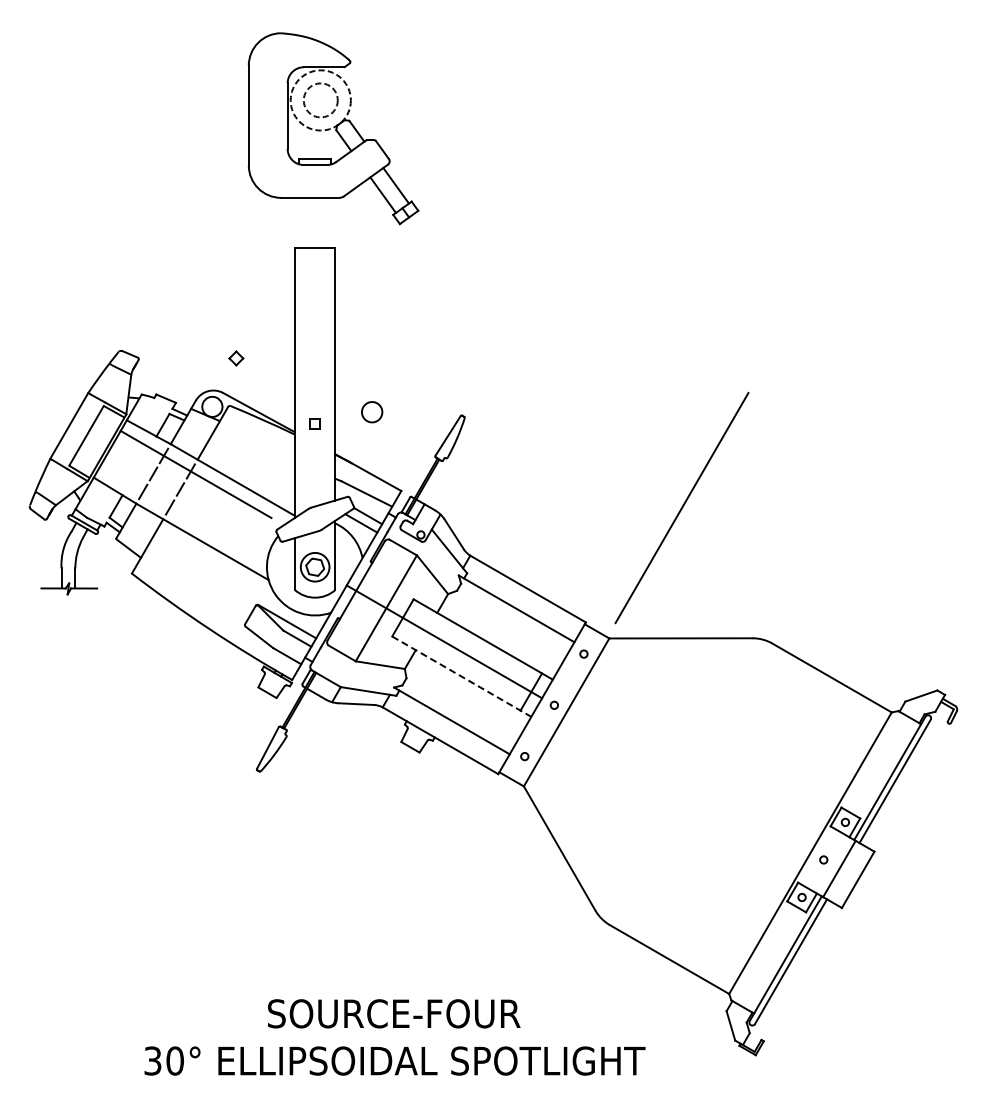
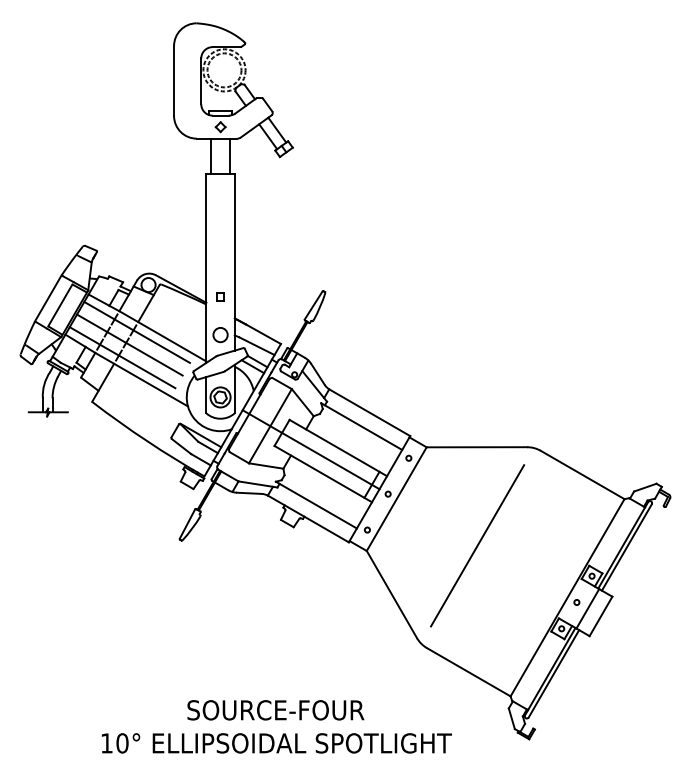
circle: (320, 100) -> (224, 70), size x1.43
line: (302, 222) -> (211, 155), added
line: (328, 222) -> (229, 155), added
part: (236, 358) -> (220, 127), moved
circle: (372, 412) -> (220, 335), moved
line: (185, 492) -> (129, 345), added
line: (681, 507) -> (477, 545), moved
line: (174, 510) -> (122, 357), added
line: (462, 676) -> (323, 473), dashed -> solid
text: (152, 1060) -> (106, 743), 30° -> 10°

